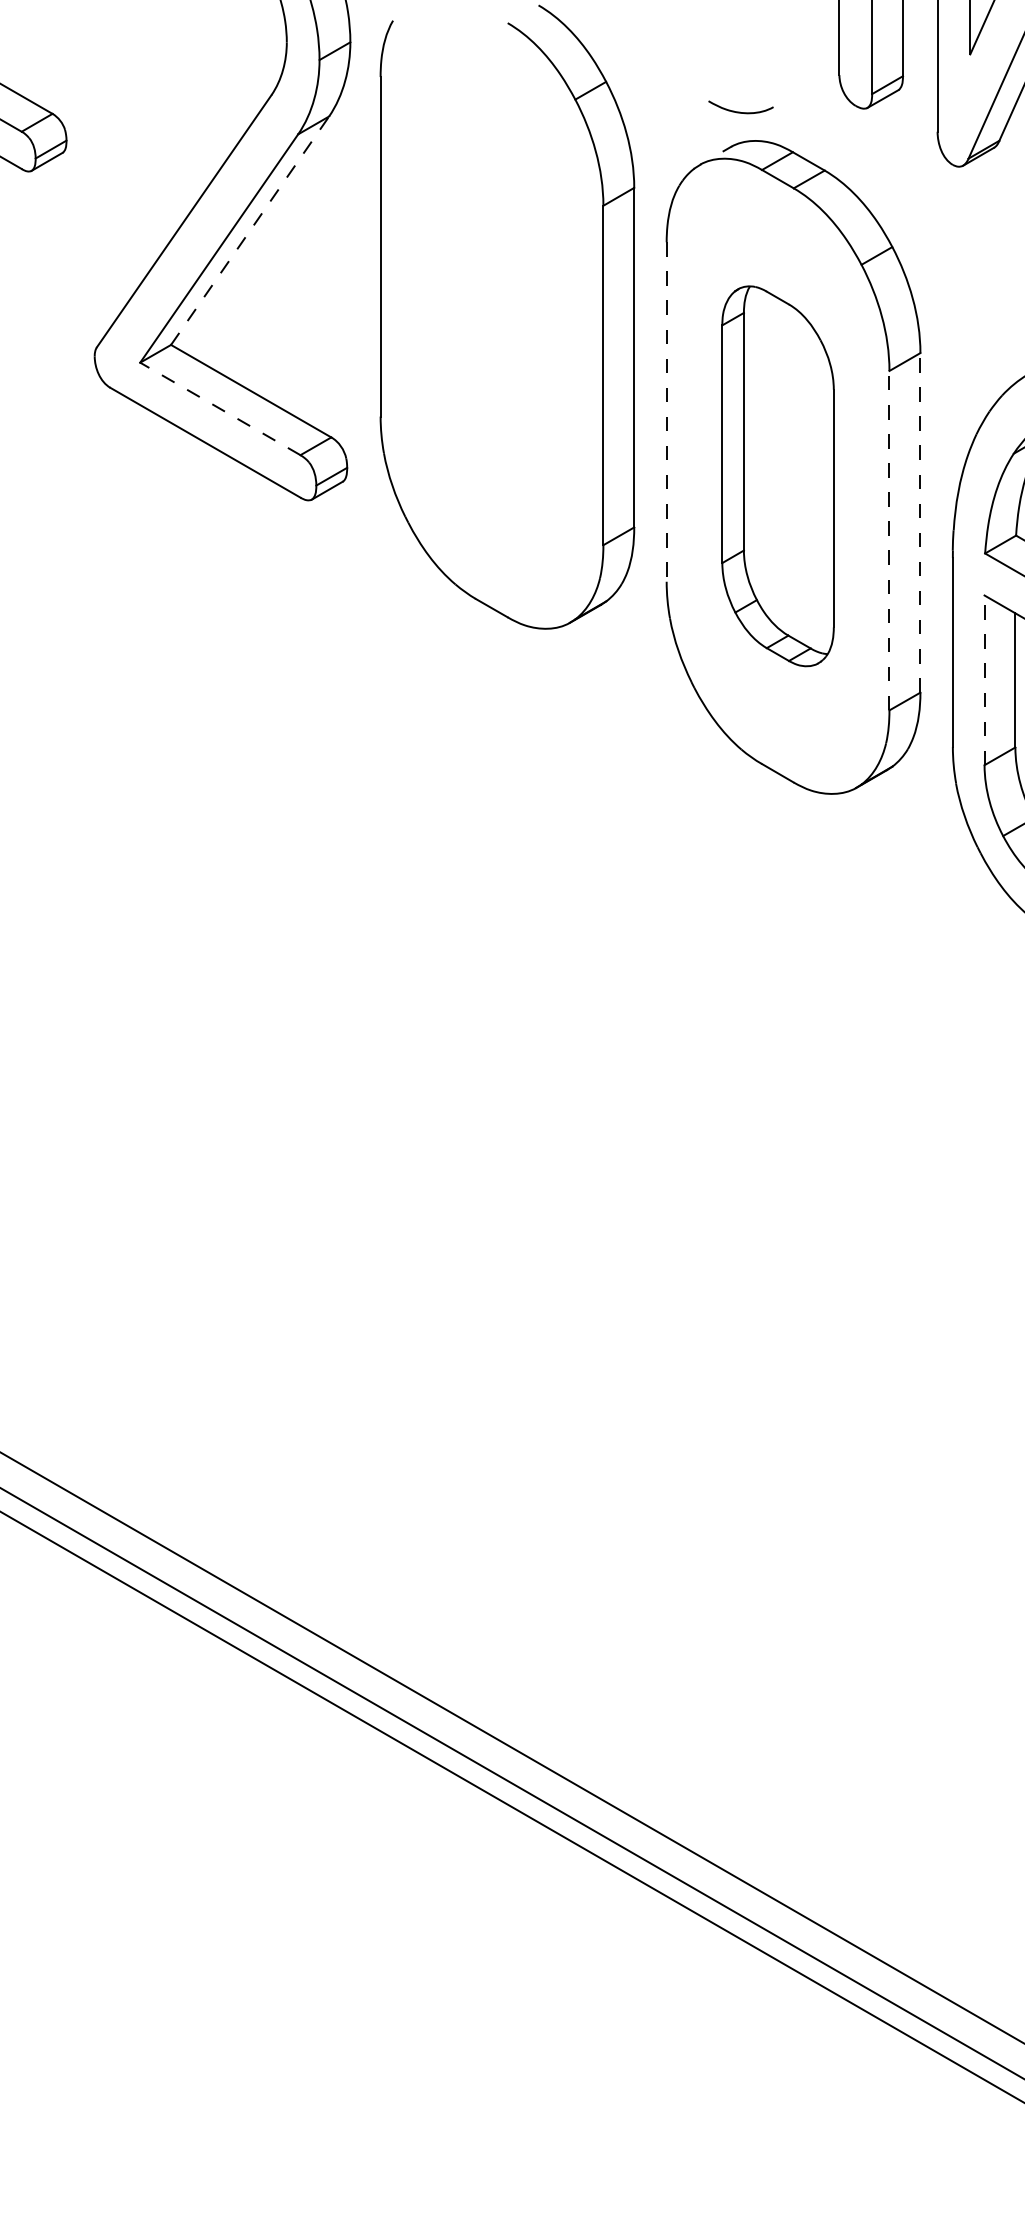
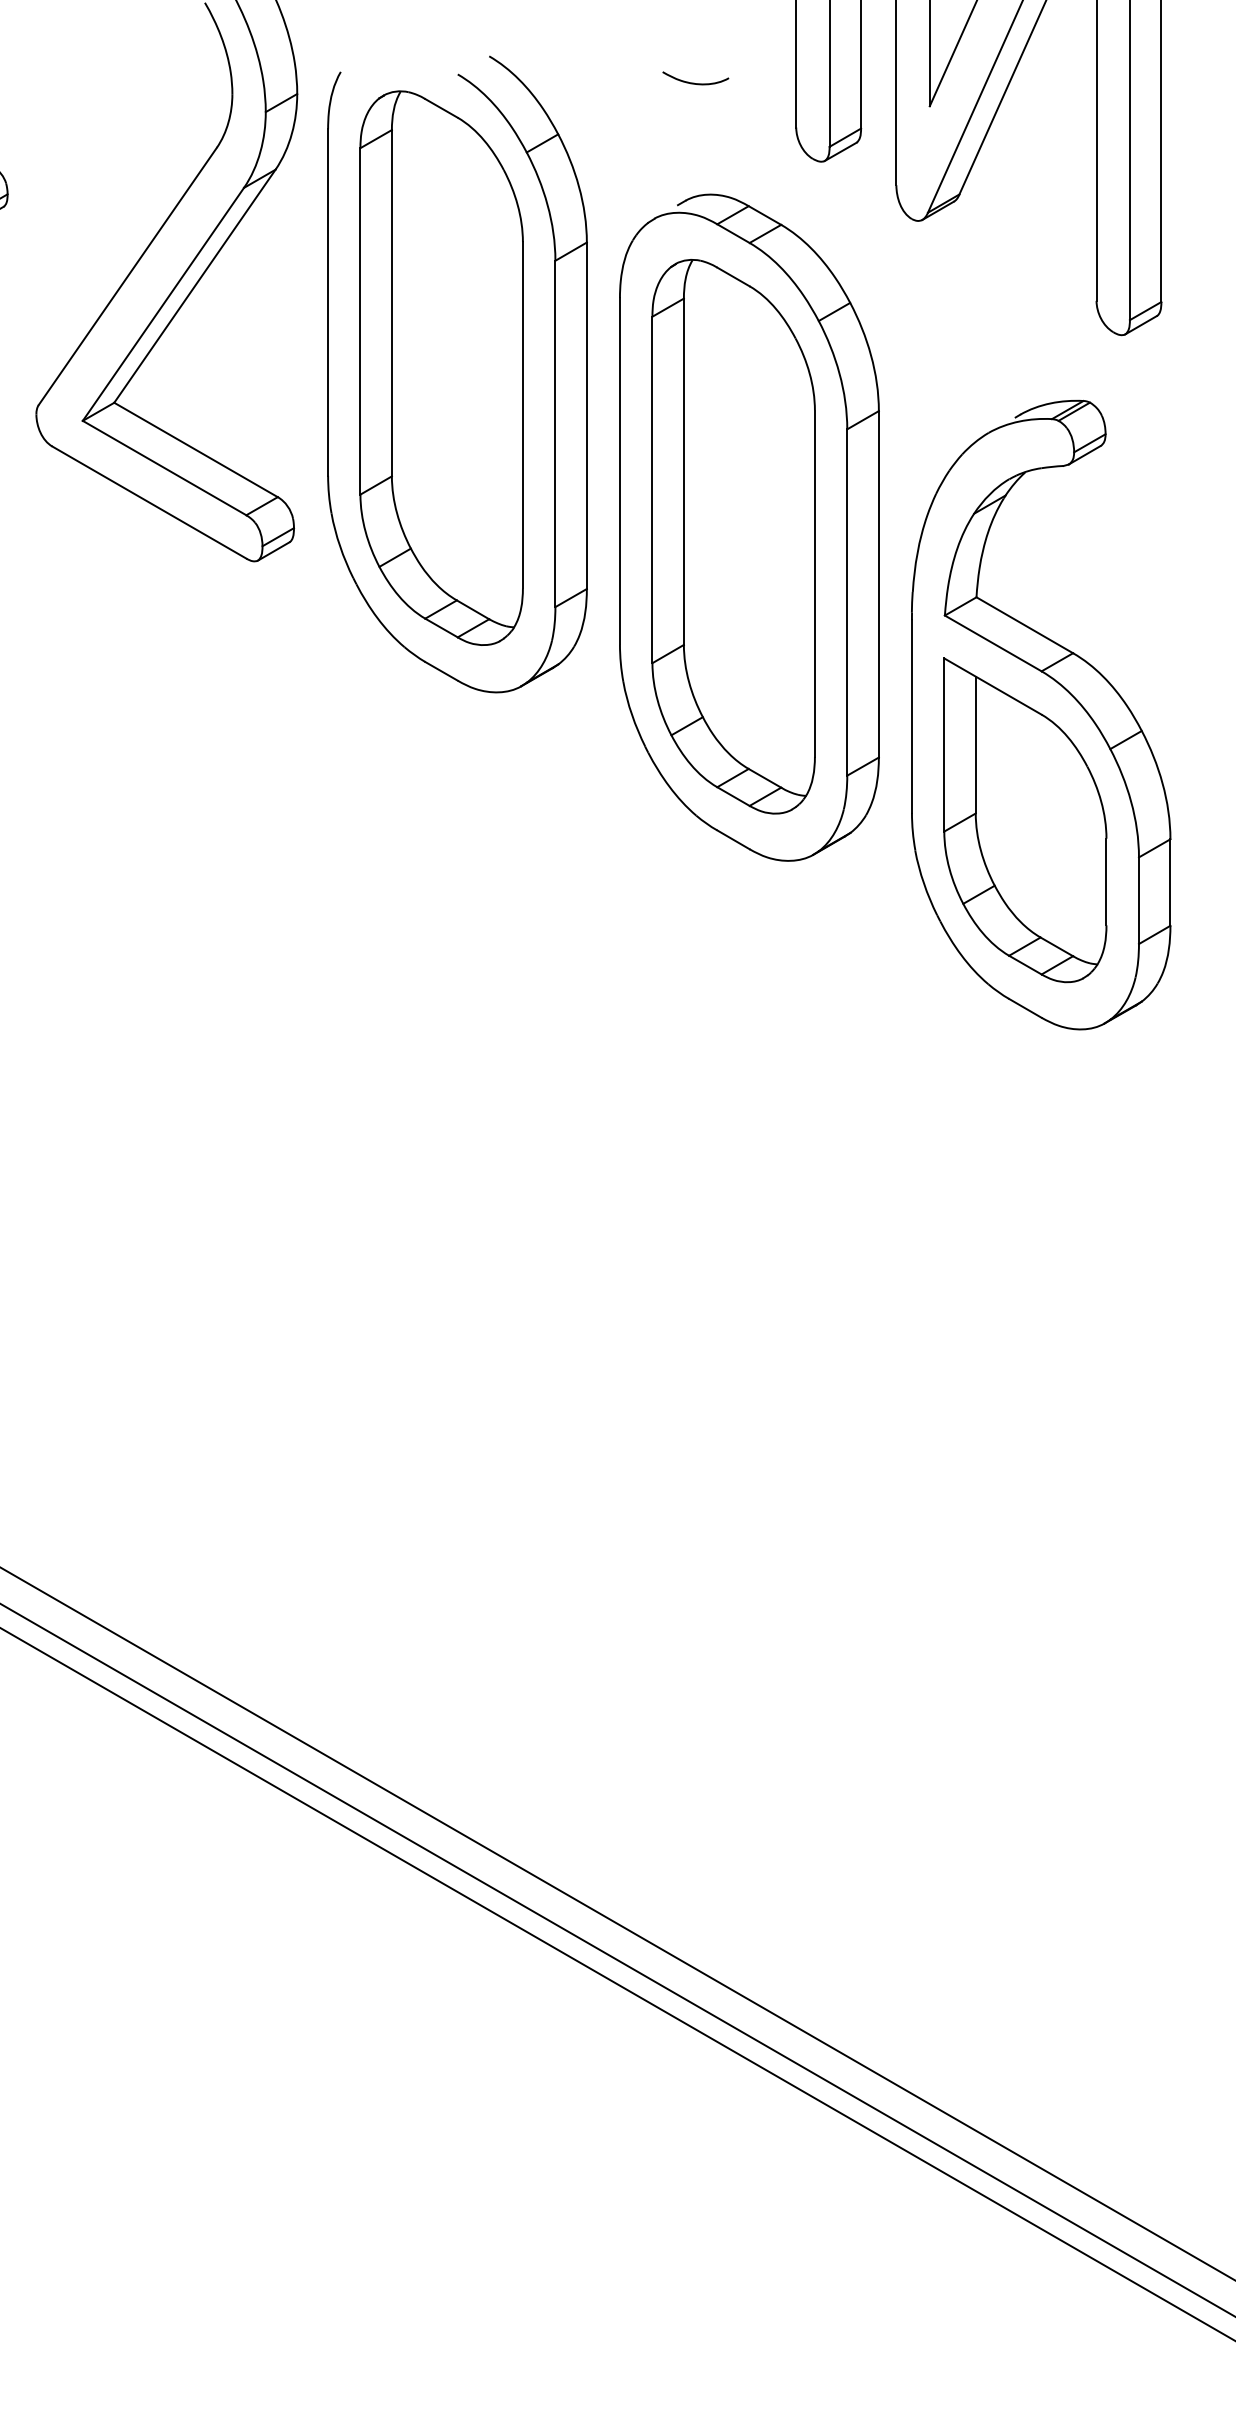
curve: (739, 111) -> (694, 82), moved
line: (249, 230) -> (194, 286), dashed -> solid
part: (491, 310) -> (441, 367), added
line: (220, 408) -> (164, 467), dashed -> solid
line: (666, 412) -> (619, 471), dashed -> solid
part: (777, 476) -> (733, 536), size x1.43
line: (920, 522) -> (878, 583), dashed -> solid
line: (889, 540) -> (847, 602), dashed -> solid
line: (984, 680) -> (944, 745), dashed -> solid

